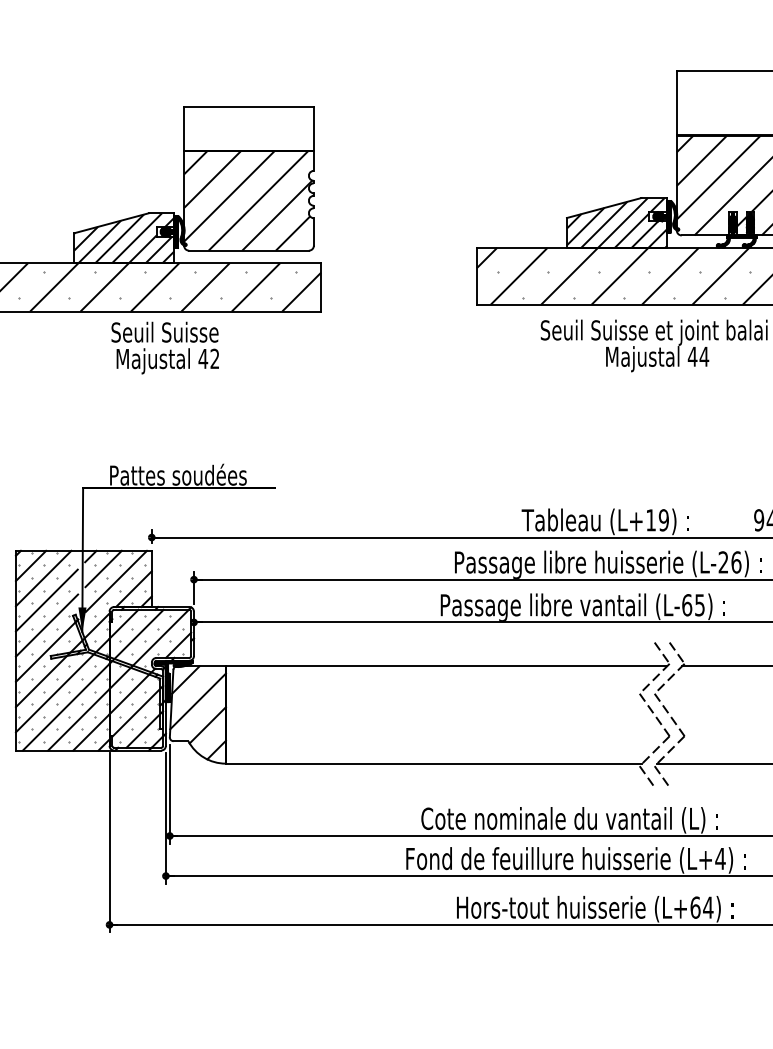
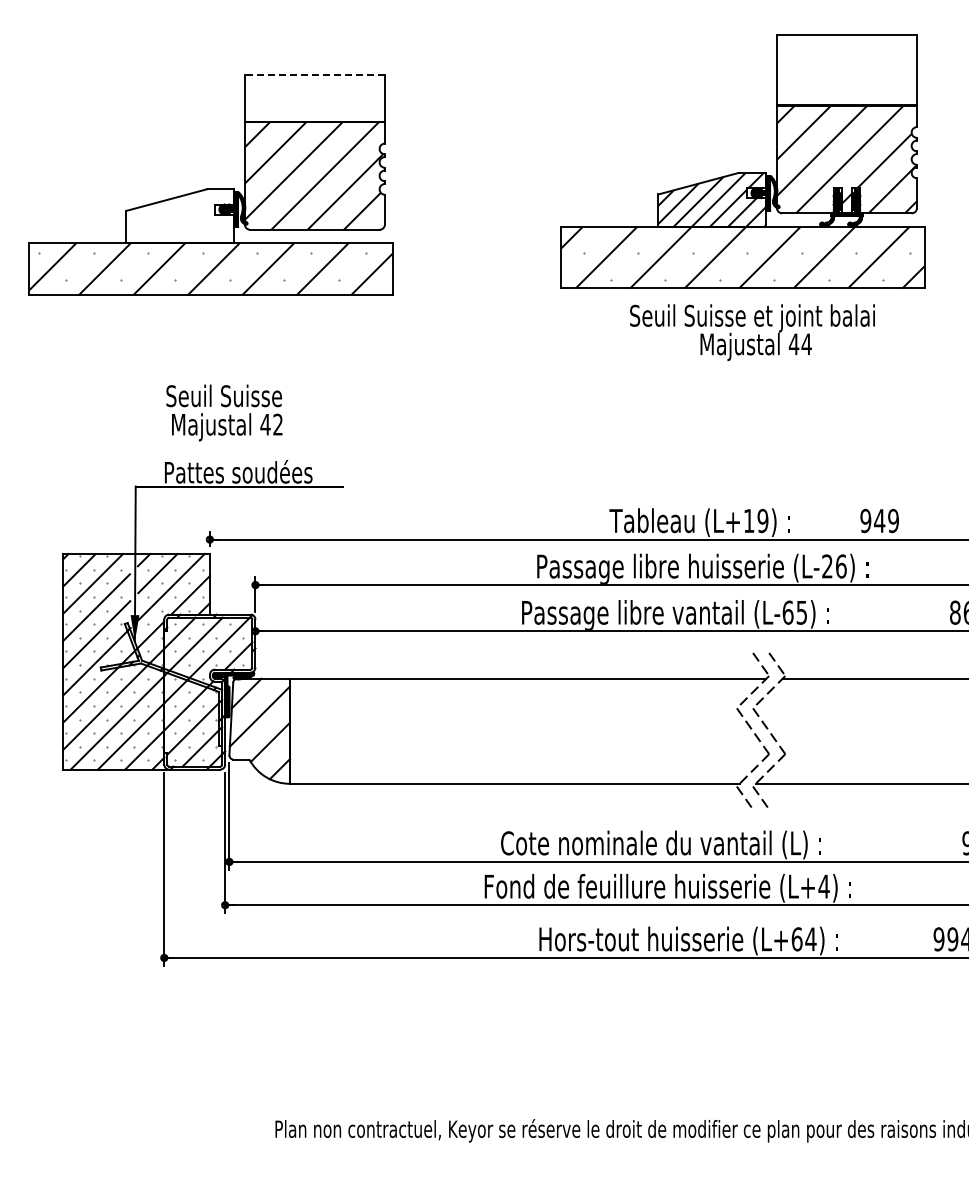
line: (248, 106) -> (314, 74), solid -> dashed
hatch: (124, 238) -> (180, 216), removed
text: (165, 347) -> (224, 412), moved

